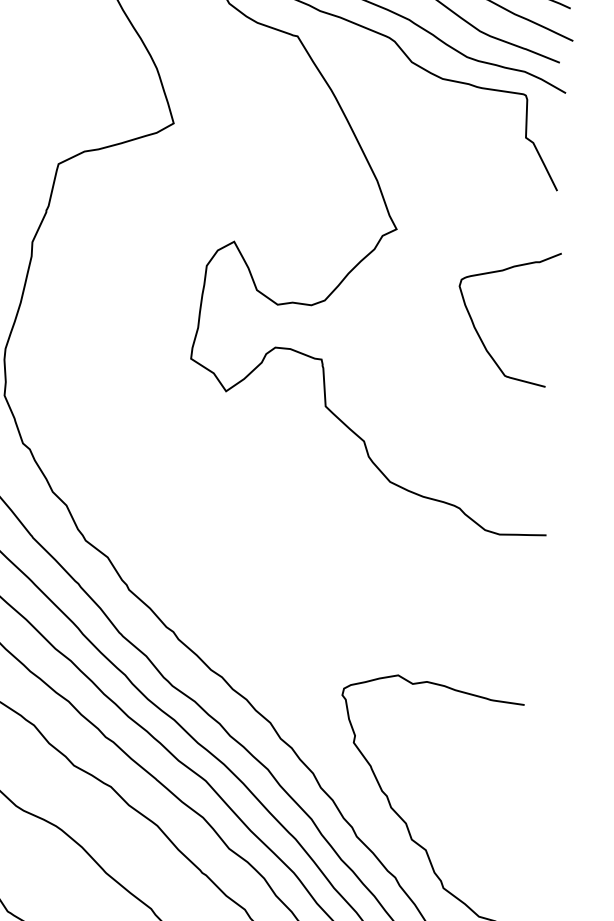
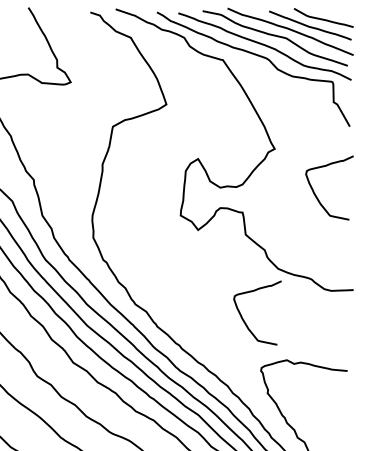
curve: (315, 589) -> (245, 321), added

